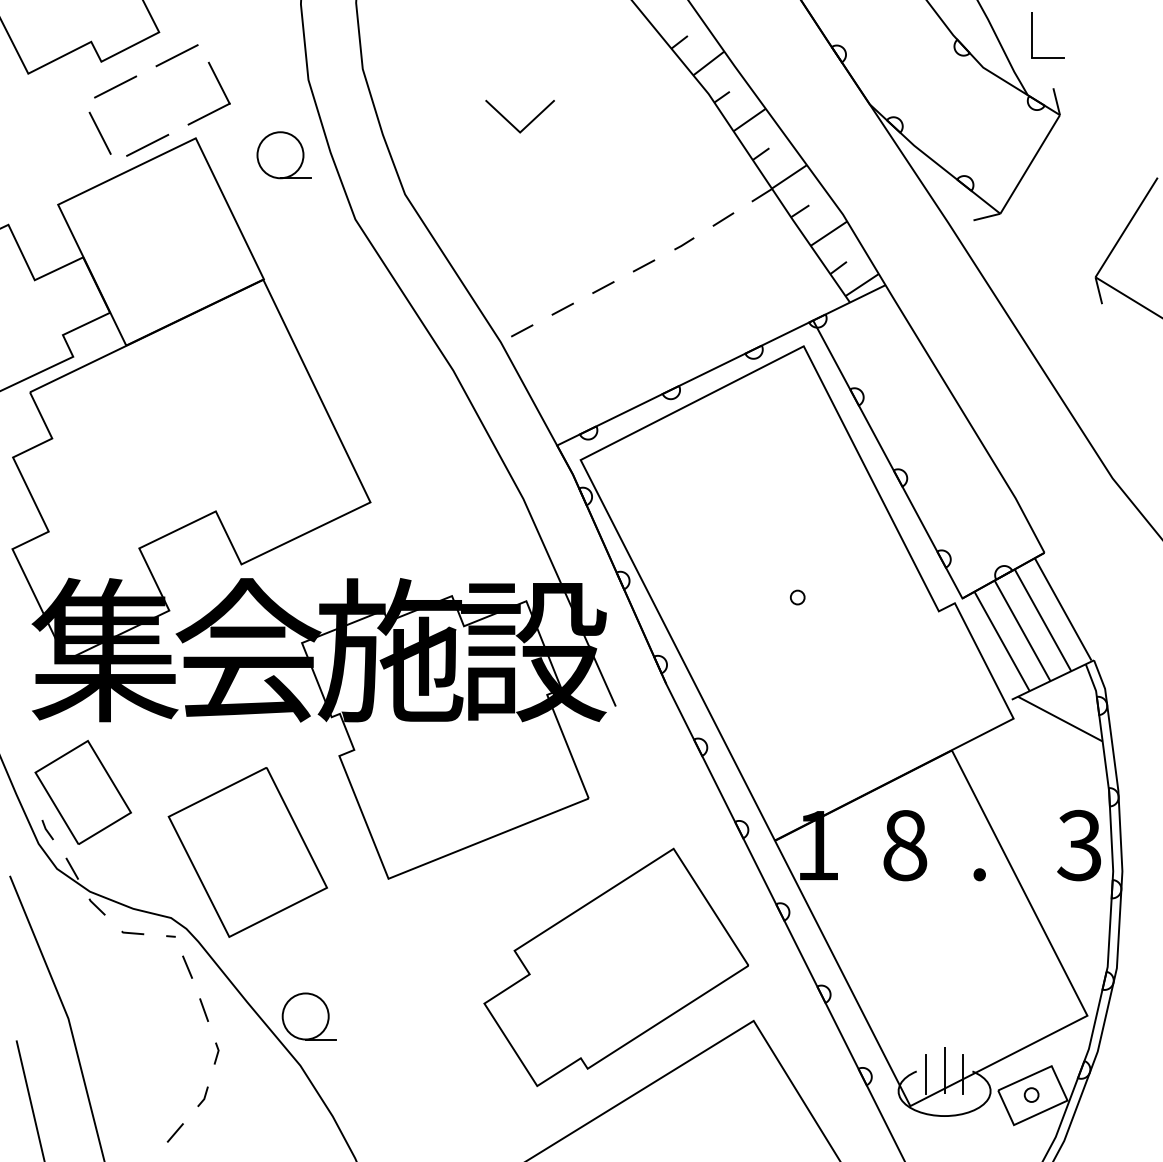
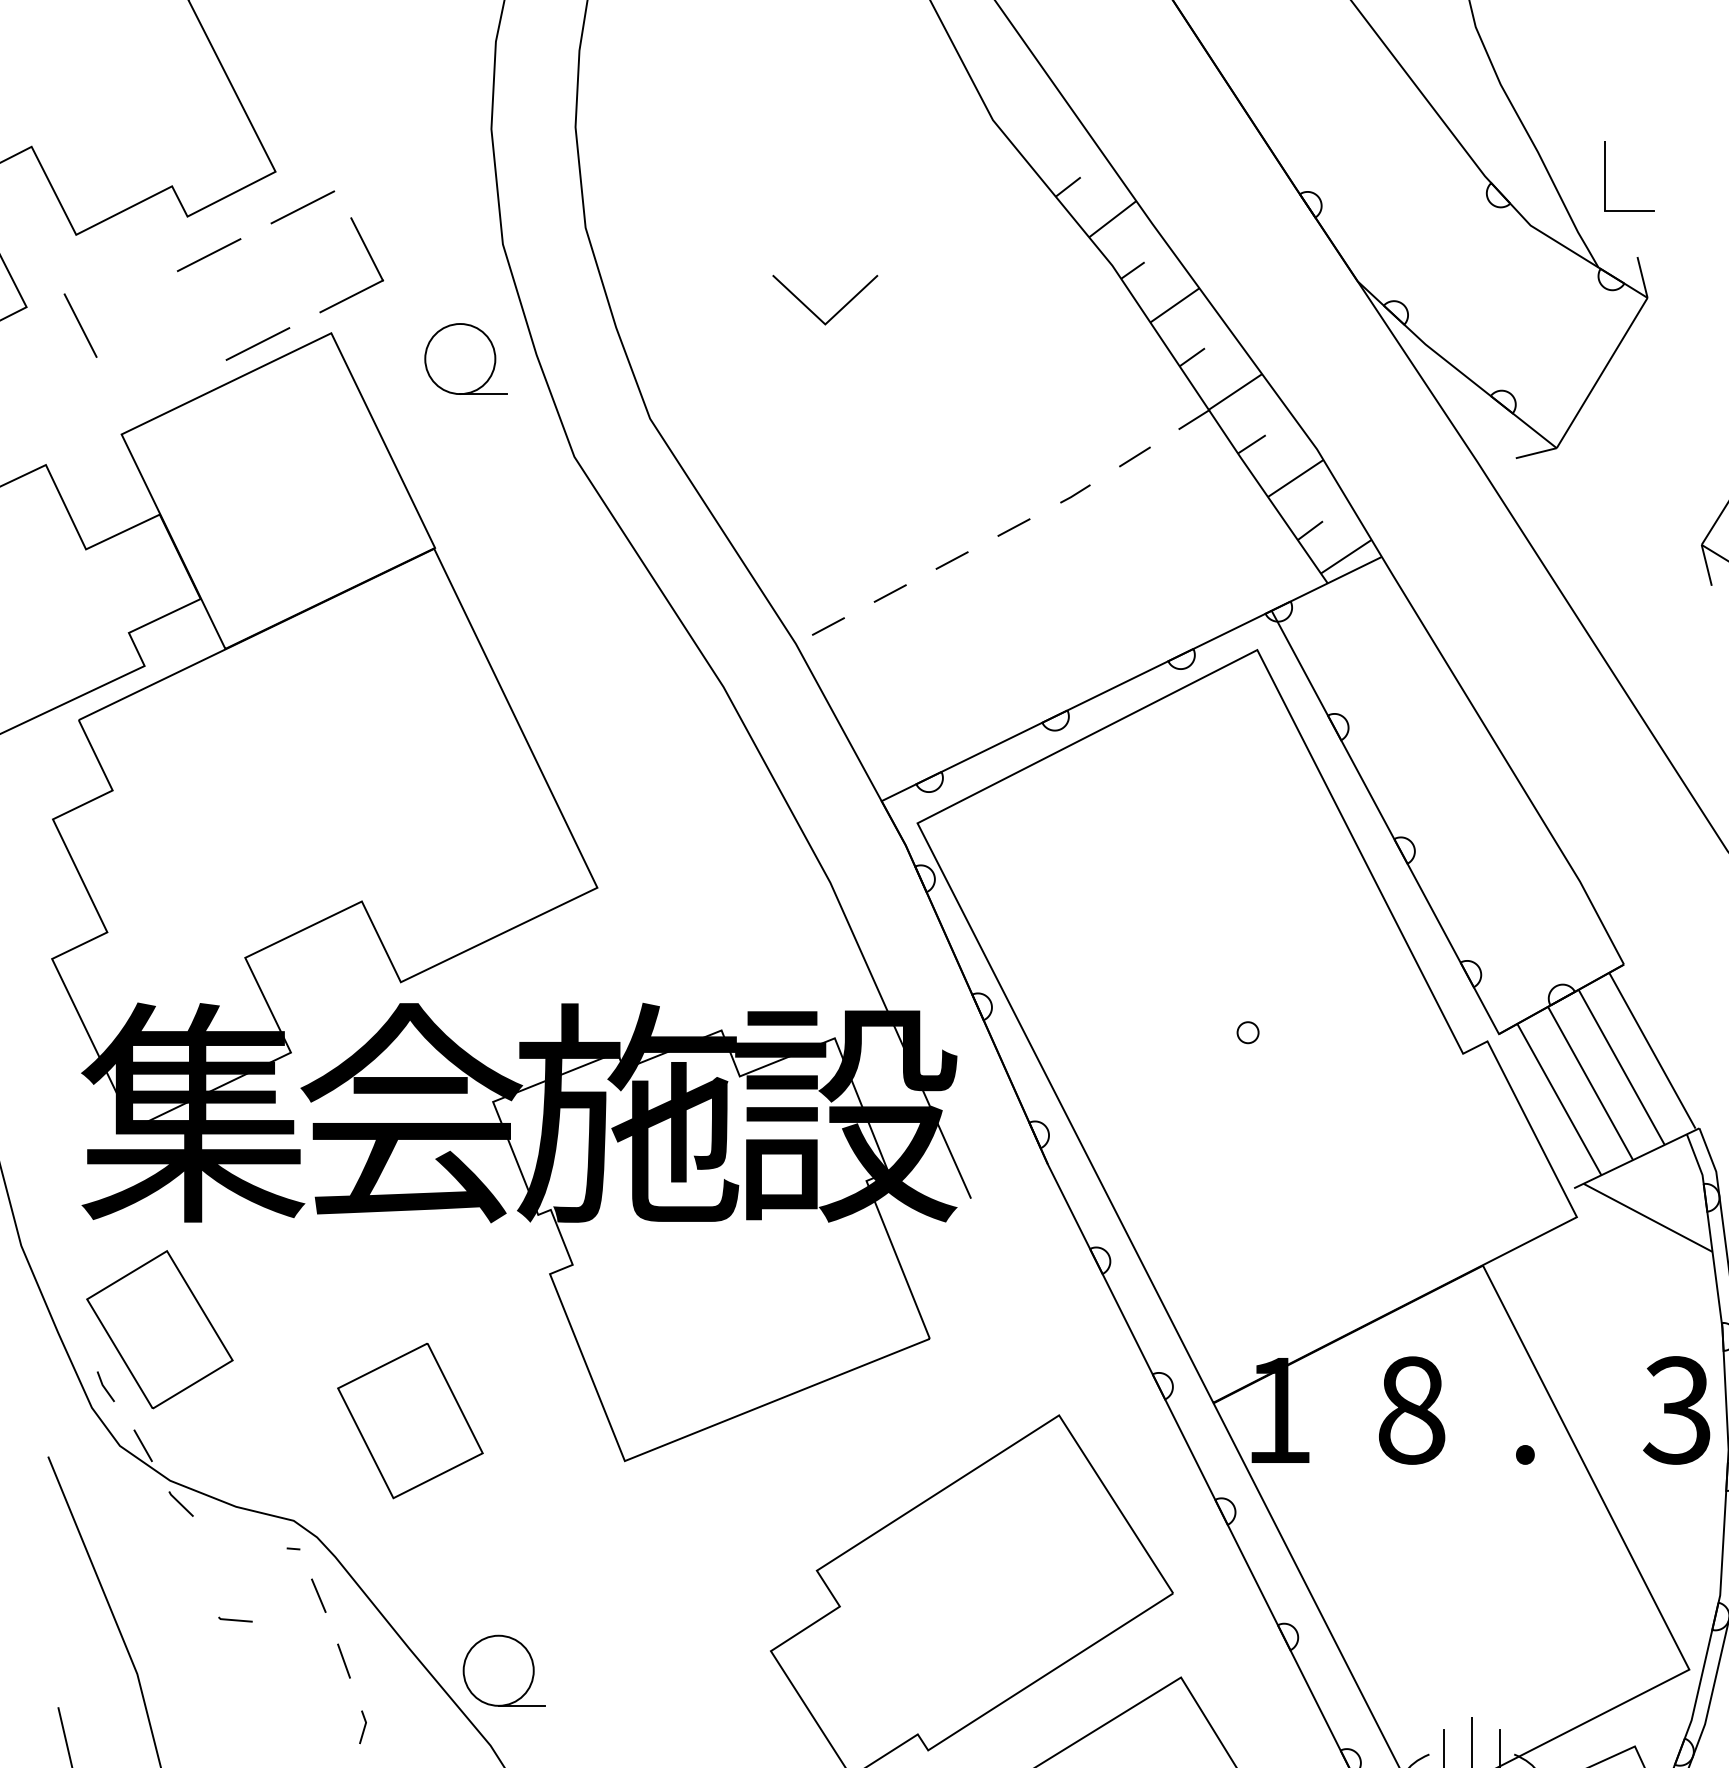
line: (99, 132) -> (79, 324), moved
part: (247, 852) -> (410, 1421), size x0.6
line: (132, 932) -> (234, 1619), moved

